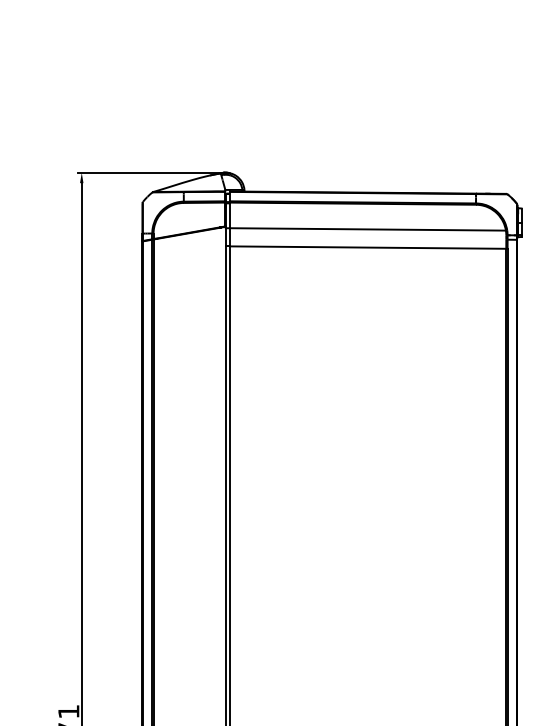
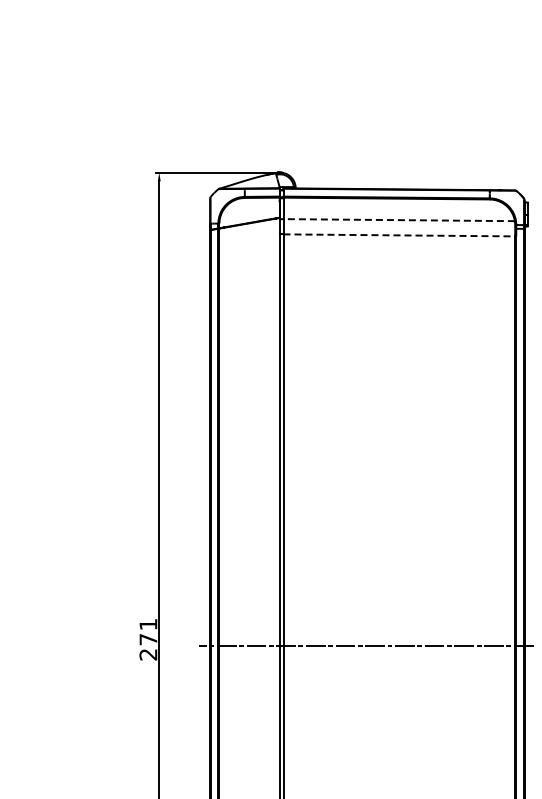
line: (368, 229) -> (399, 220), solid -> dashed
line: (368, 247) -> (399, 235), solid -> dashed

